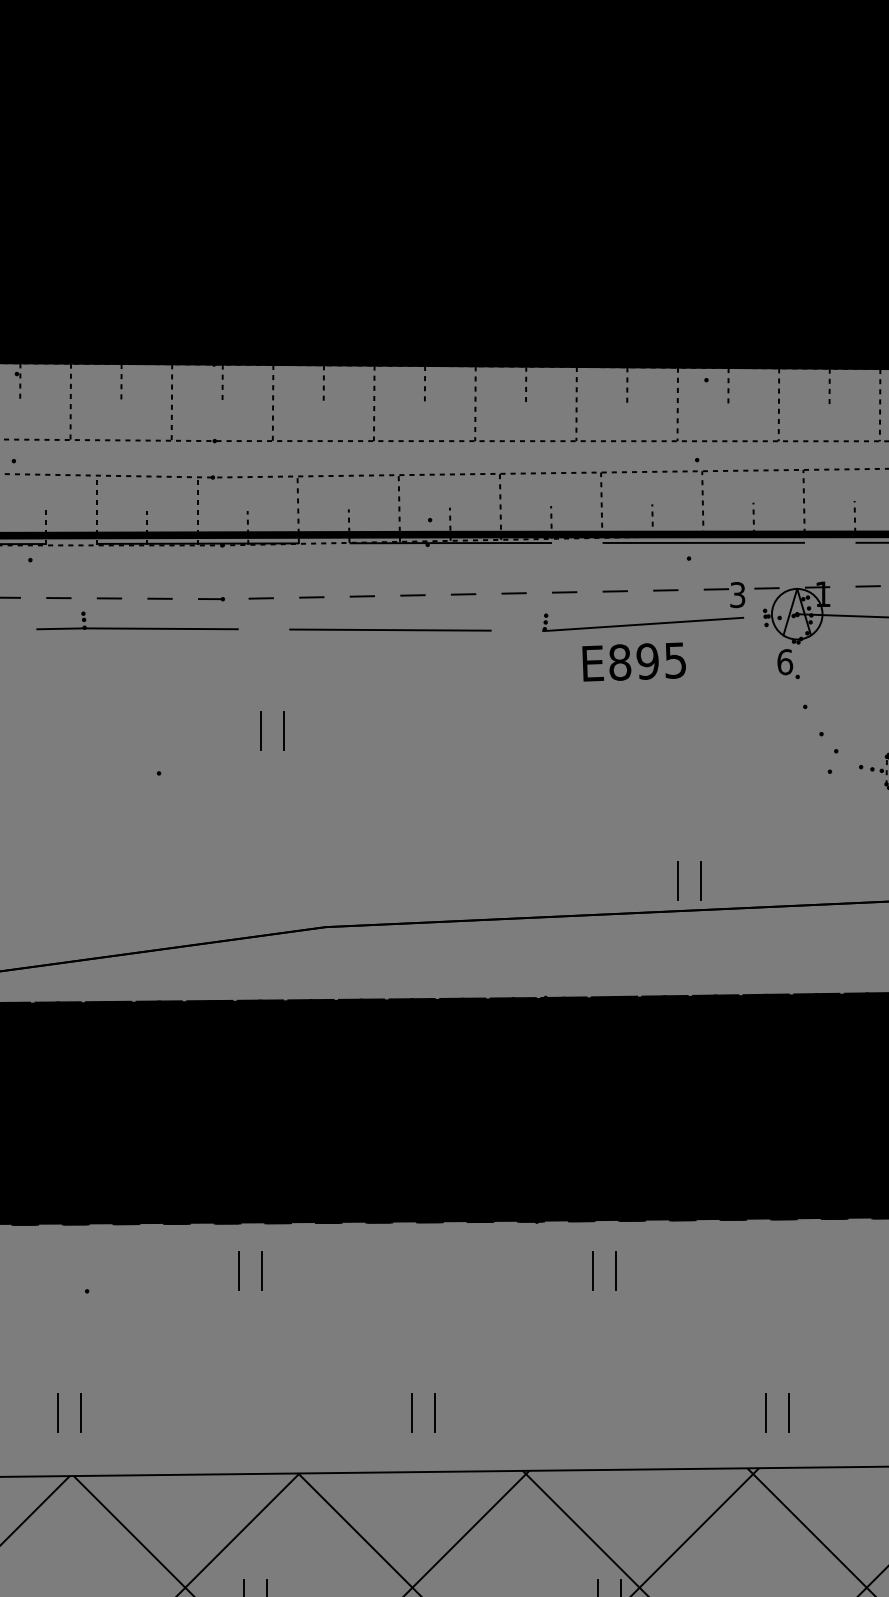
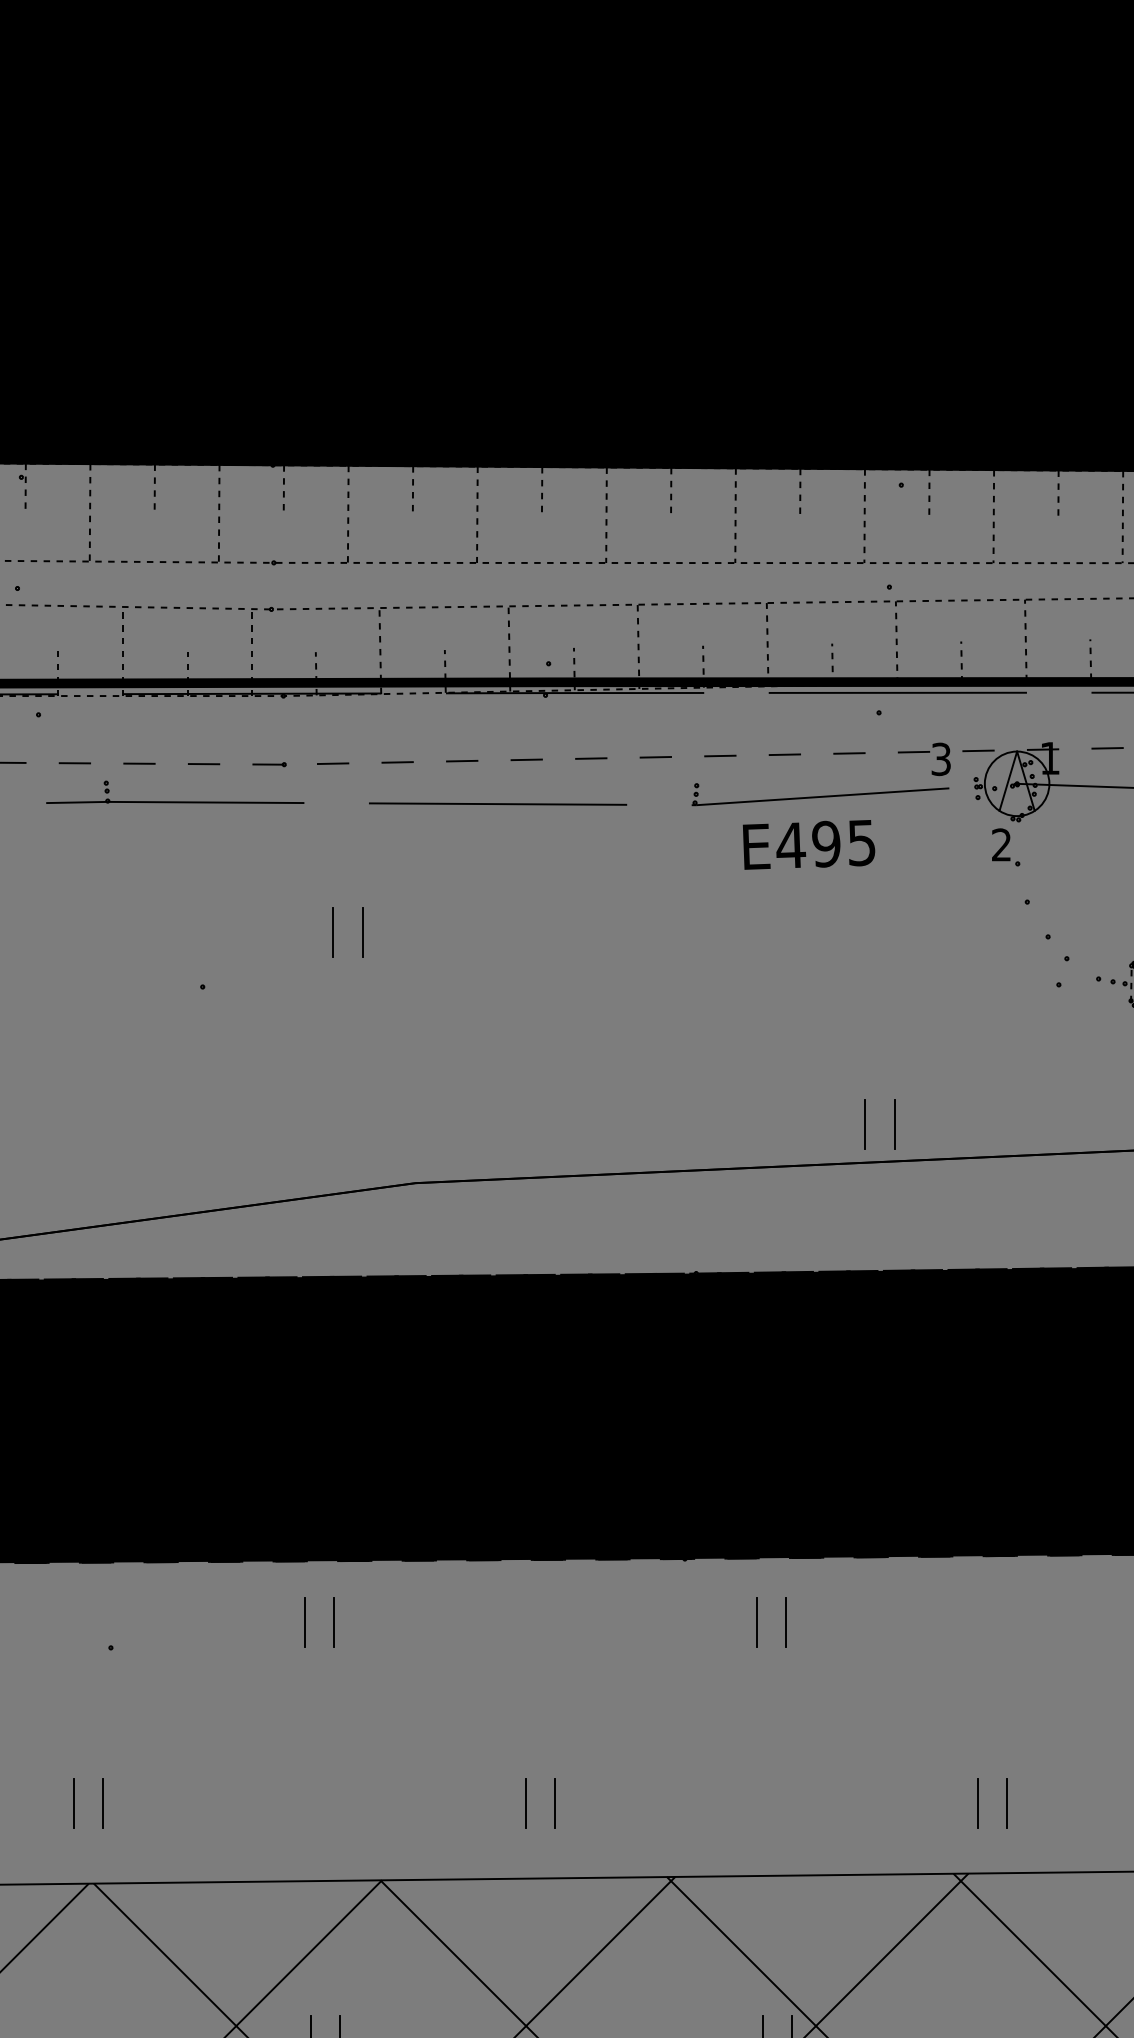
text: (619, 662) -> (790, 845), E895 -> E495
text: (784, 662) -> (1000, 845), 6 -> 2

